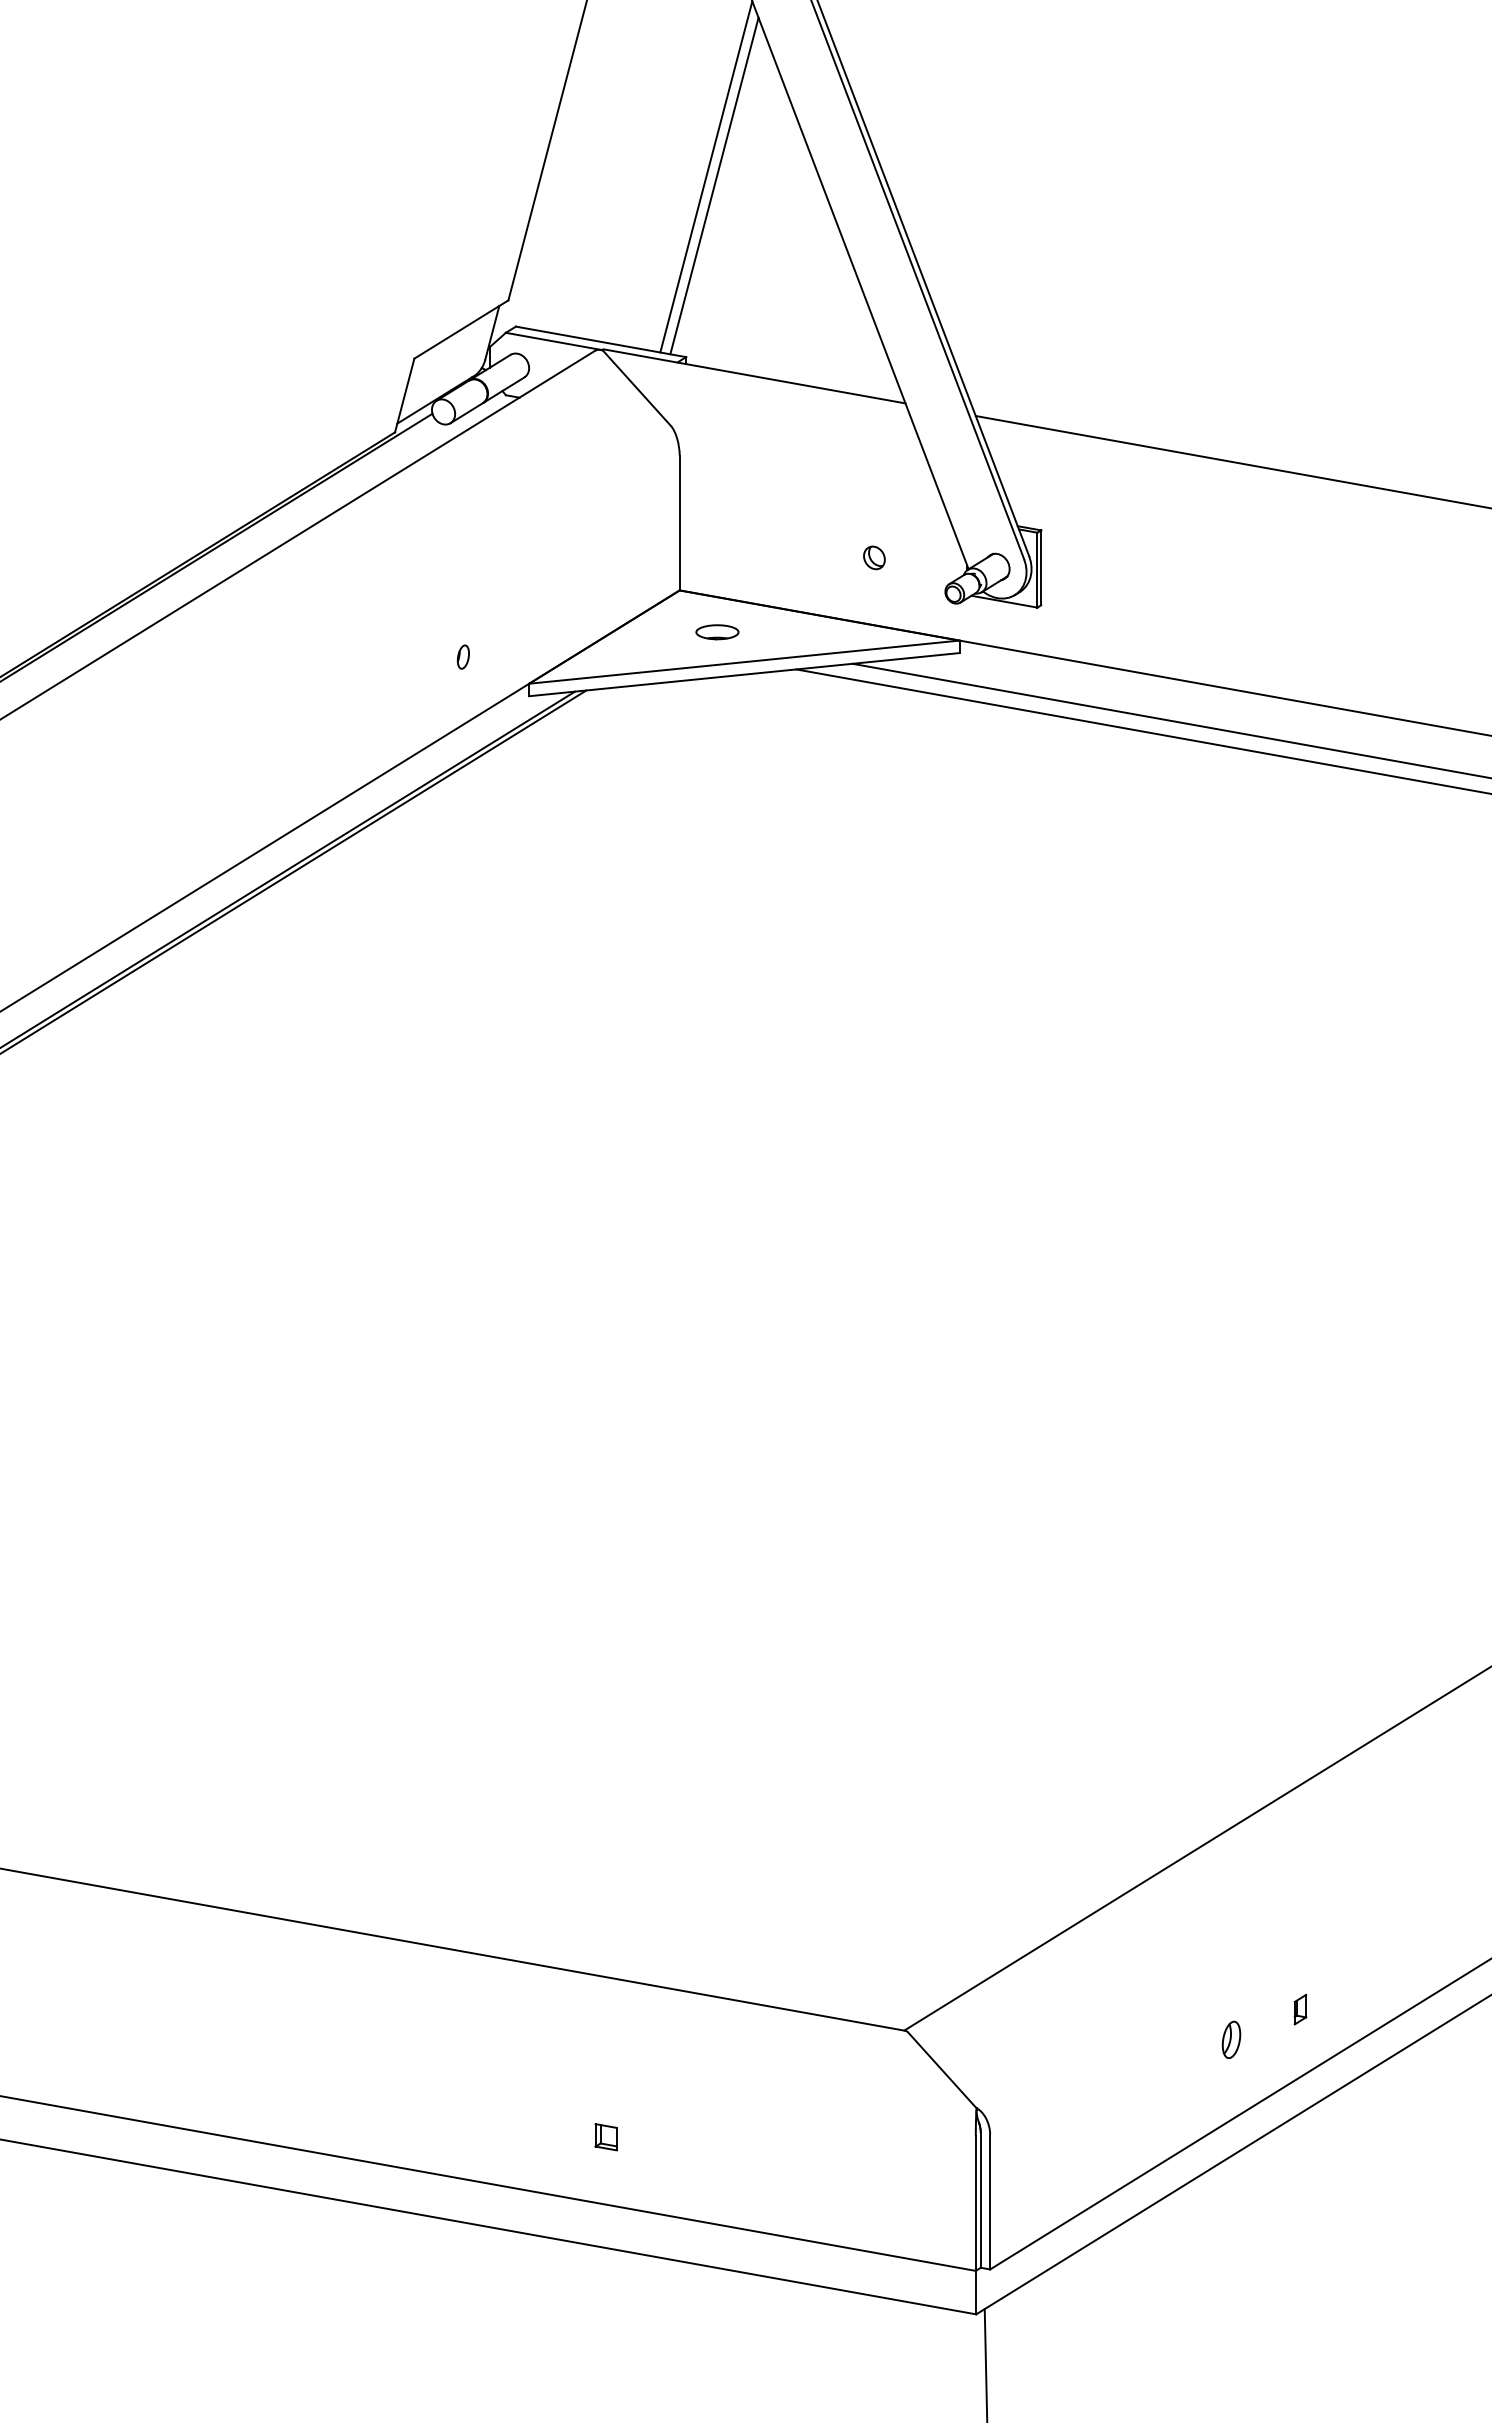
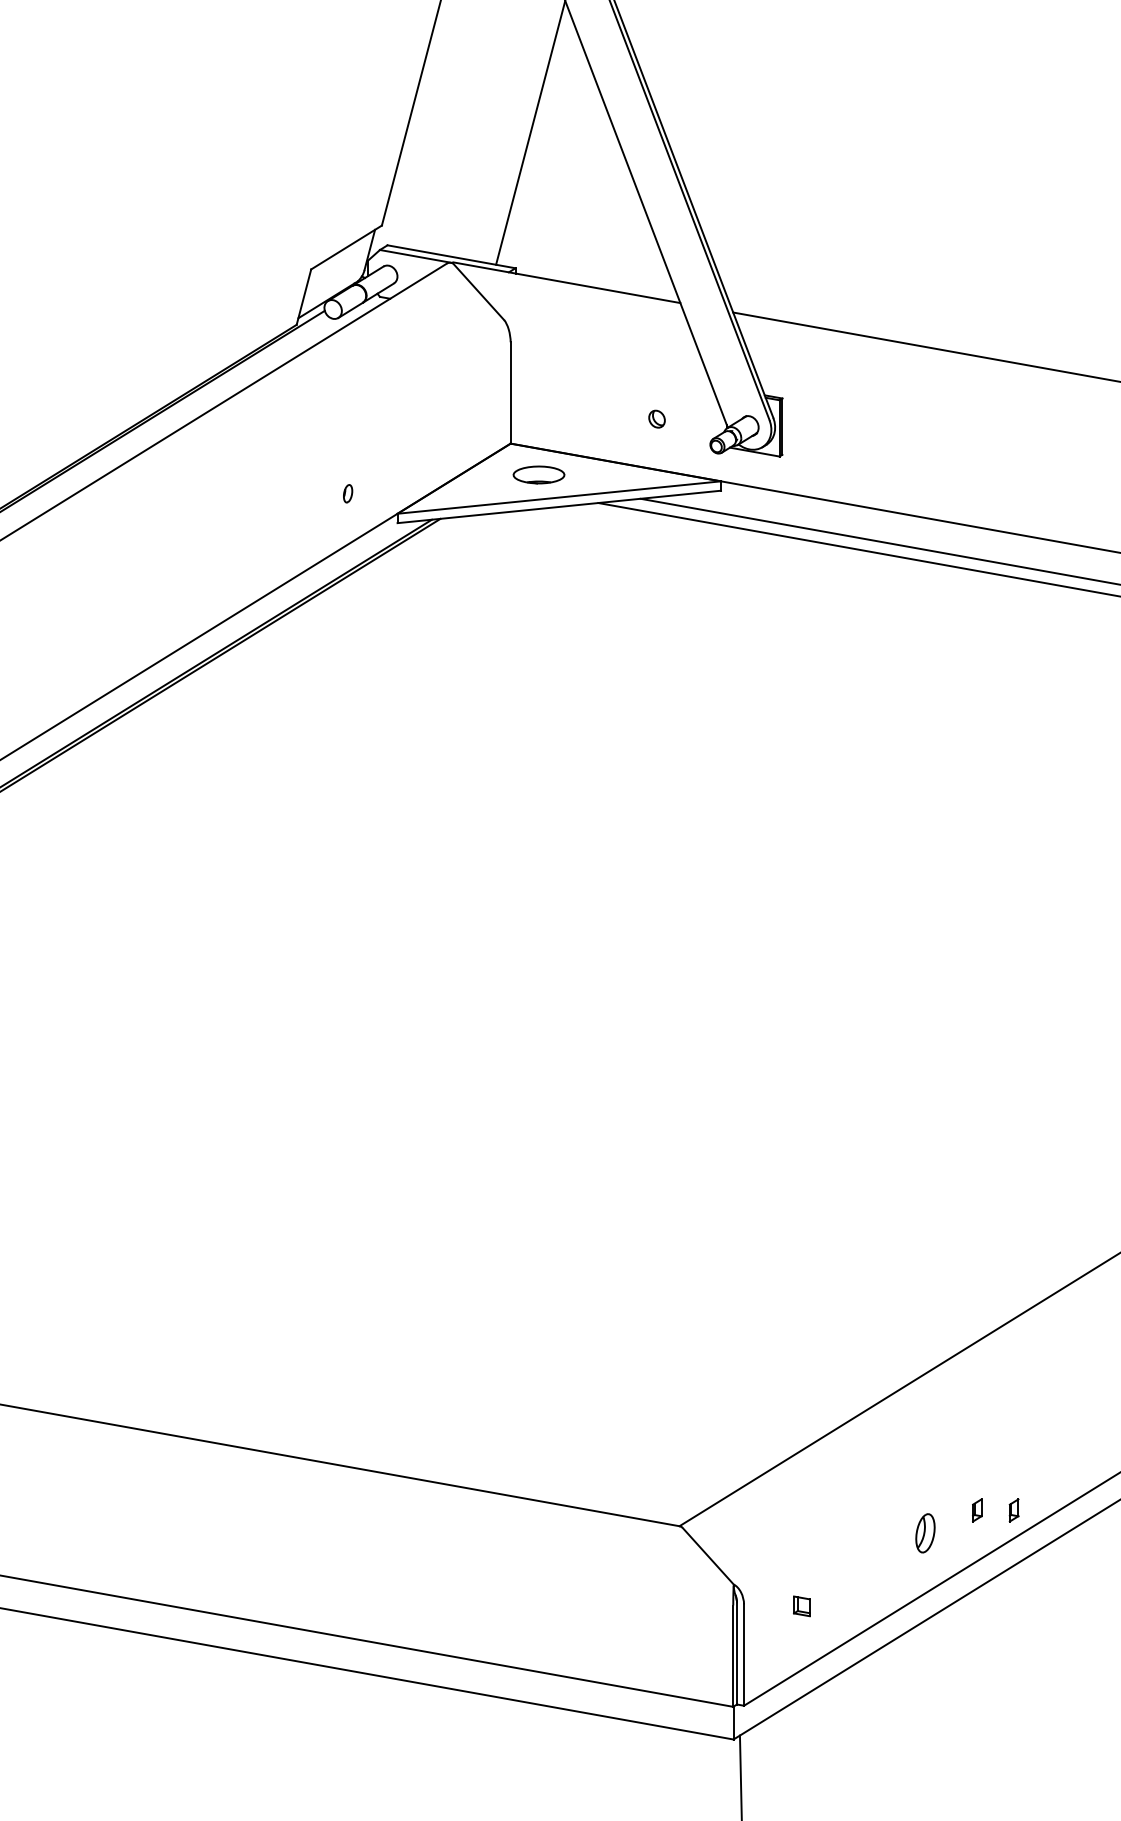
line: (714, 185) -> (536, 139), removed
part: (717, 632) -> (539, 475), size x1.6
part: (1349, 2009) -> (1014, 1510), added
part: (1231, 2039) -> (925, 1532), size x1.4
part: (605, 2137) -> (801, 1606), moved

